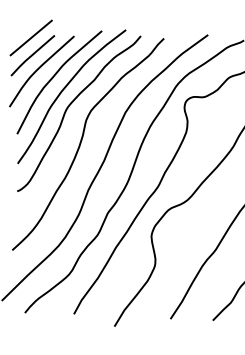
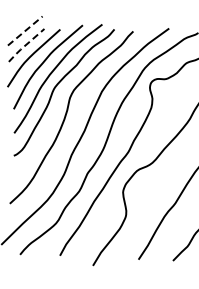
line: (31, 38) -> (25, 31), solid -> dashed
line: (31, 55) -> (25, 45), solid -> dashed

